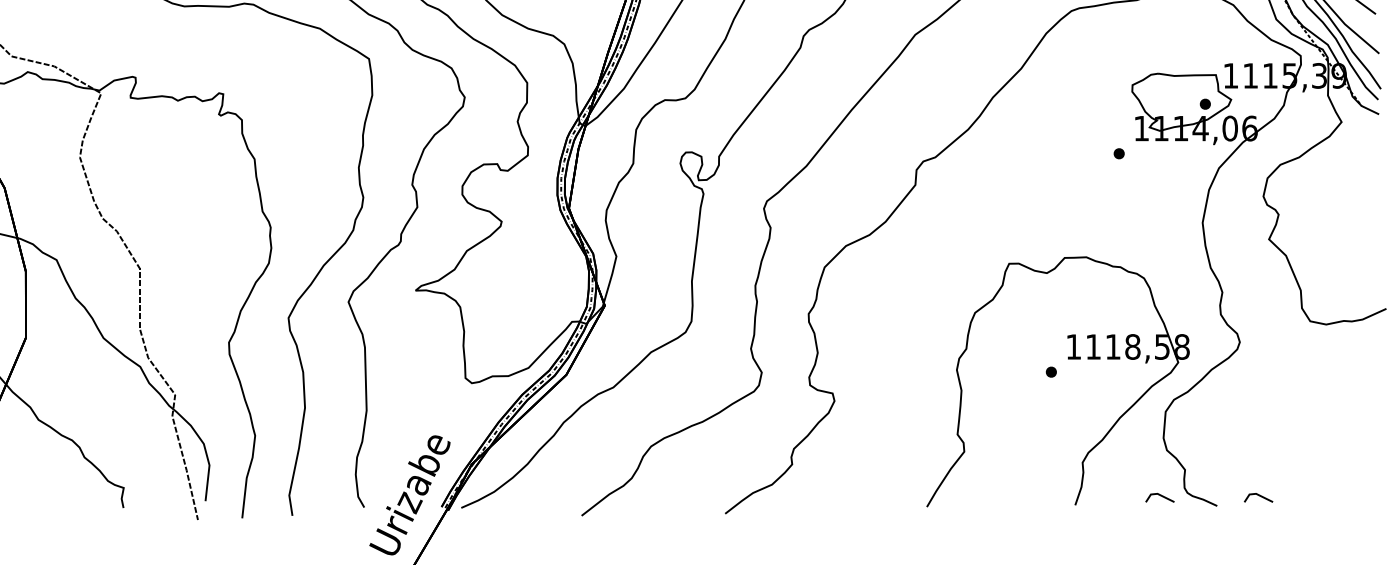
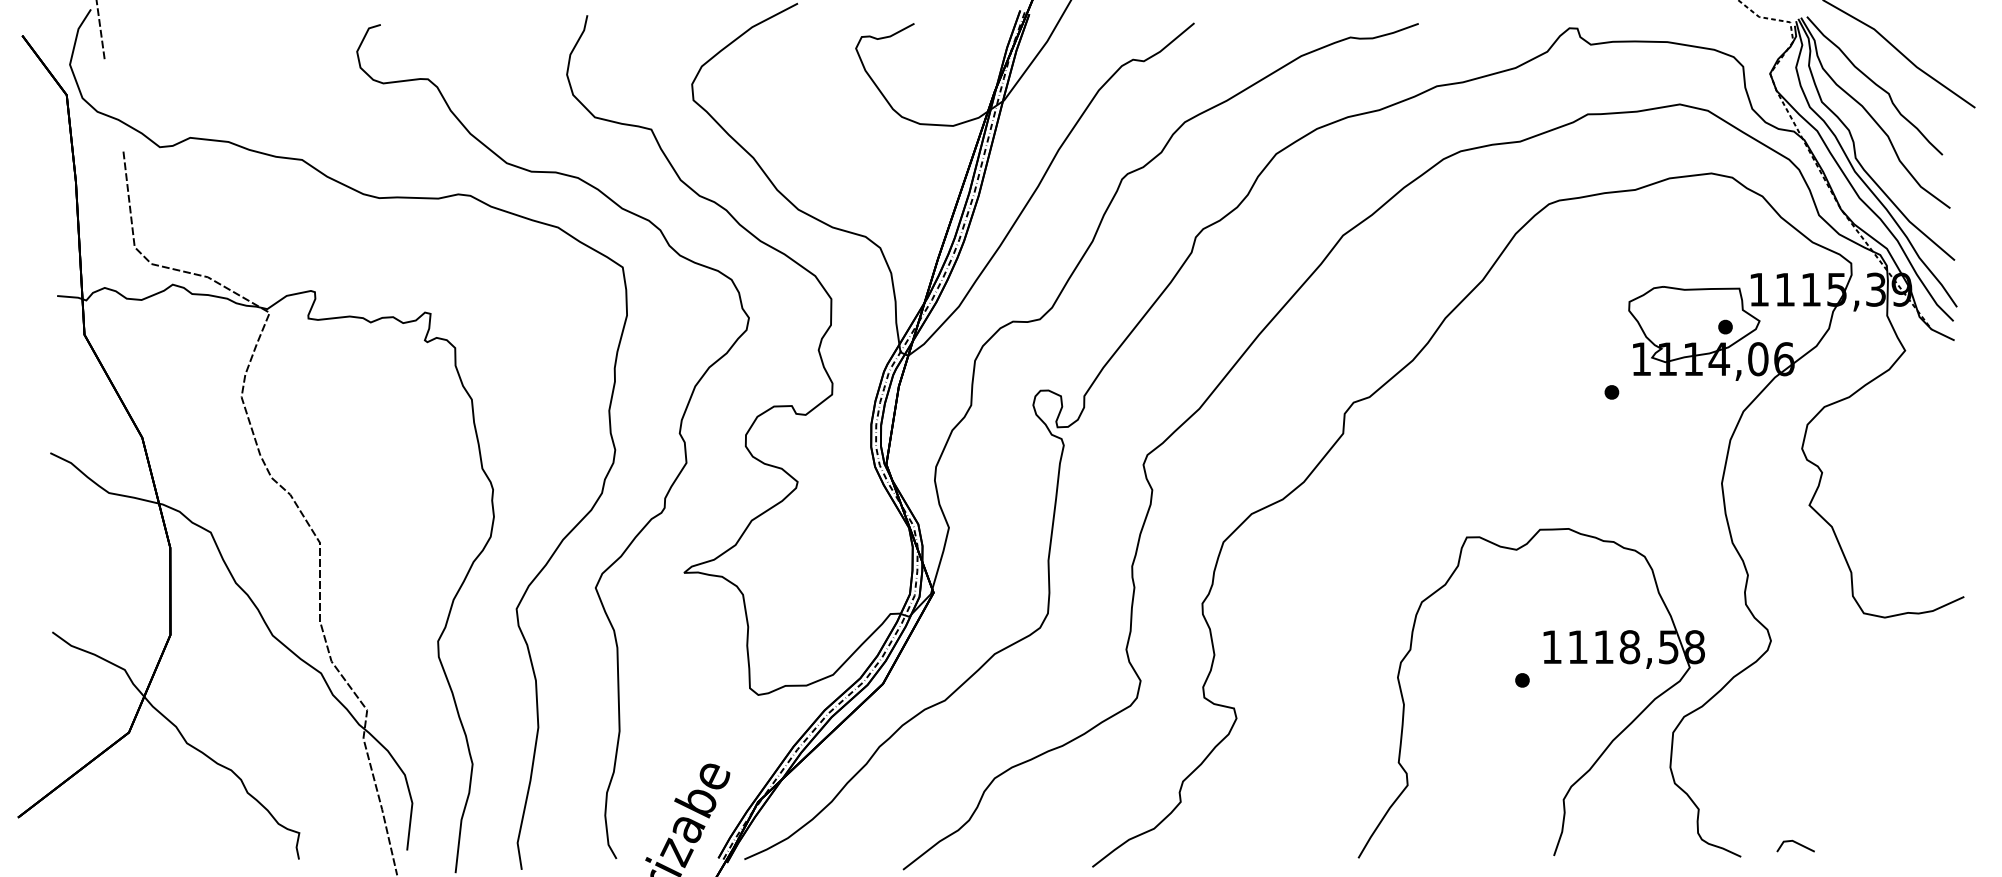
line: (1159, 495) -> (1665, 843), removed

